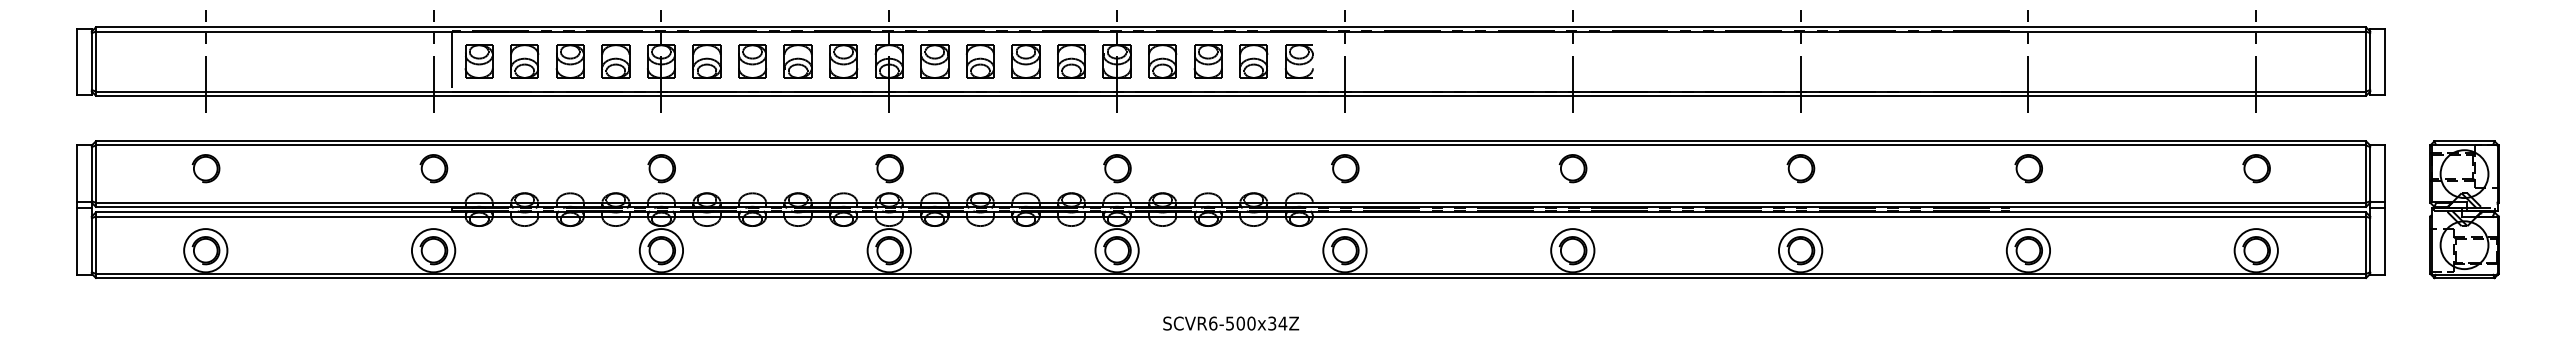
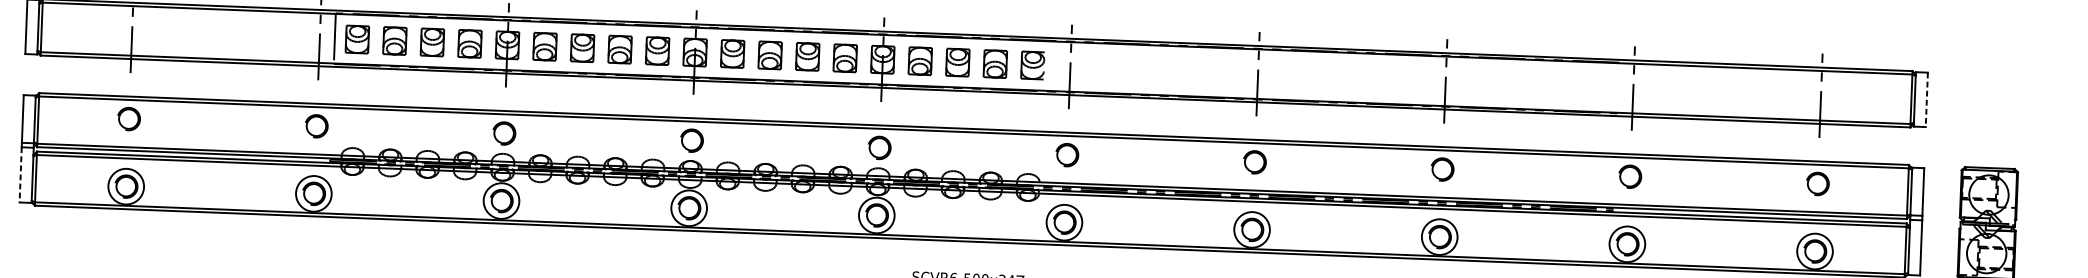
line: (2384, 62) -> (1926, 100), solid -> dashed
line: (77, 241) -> (20, 175), solid -> dashed

